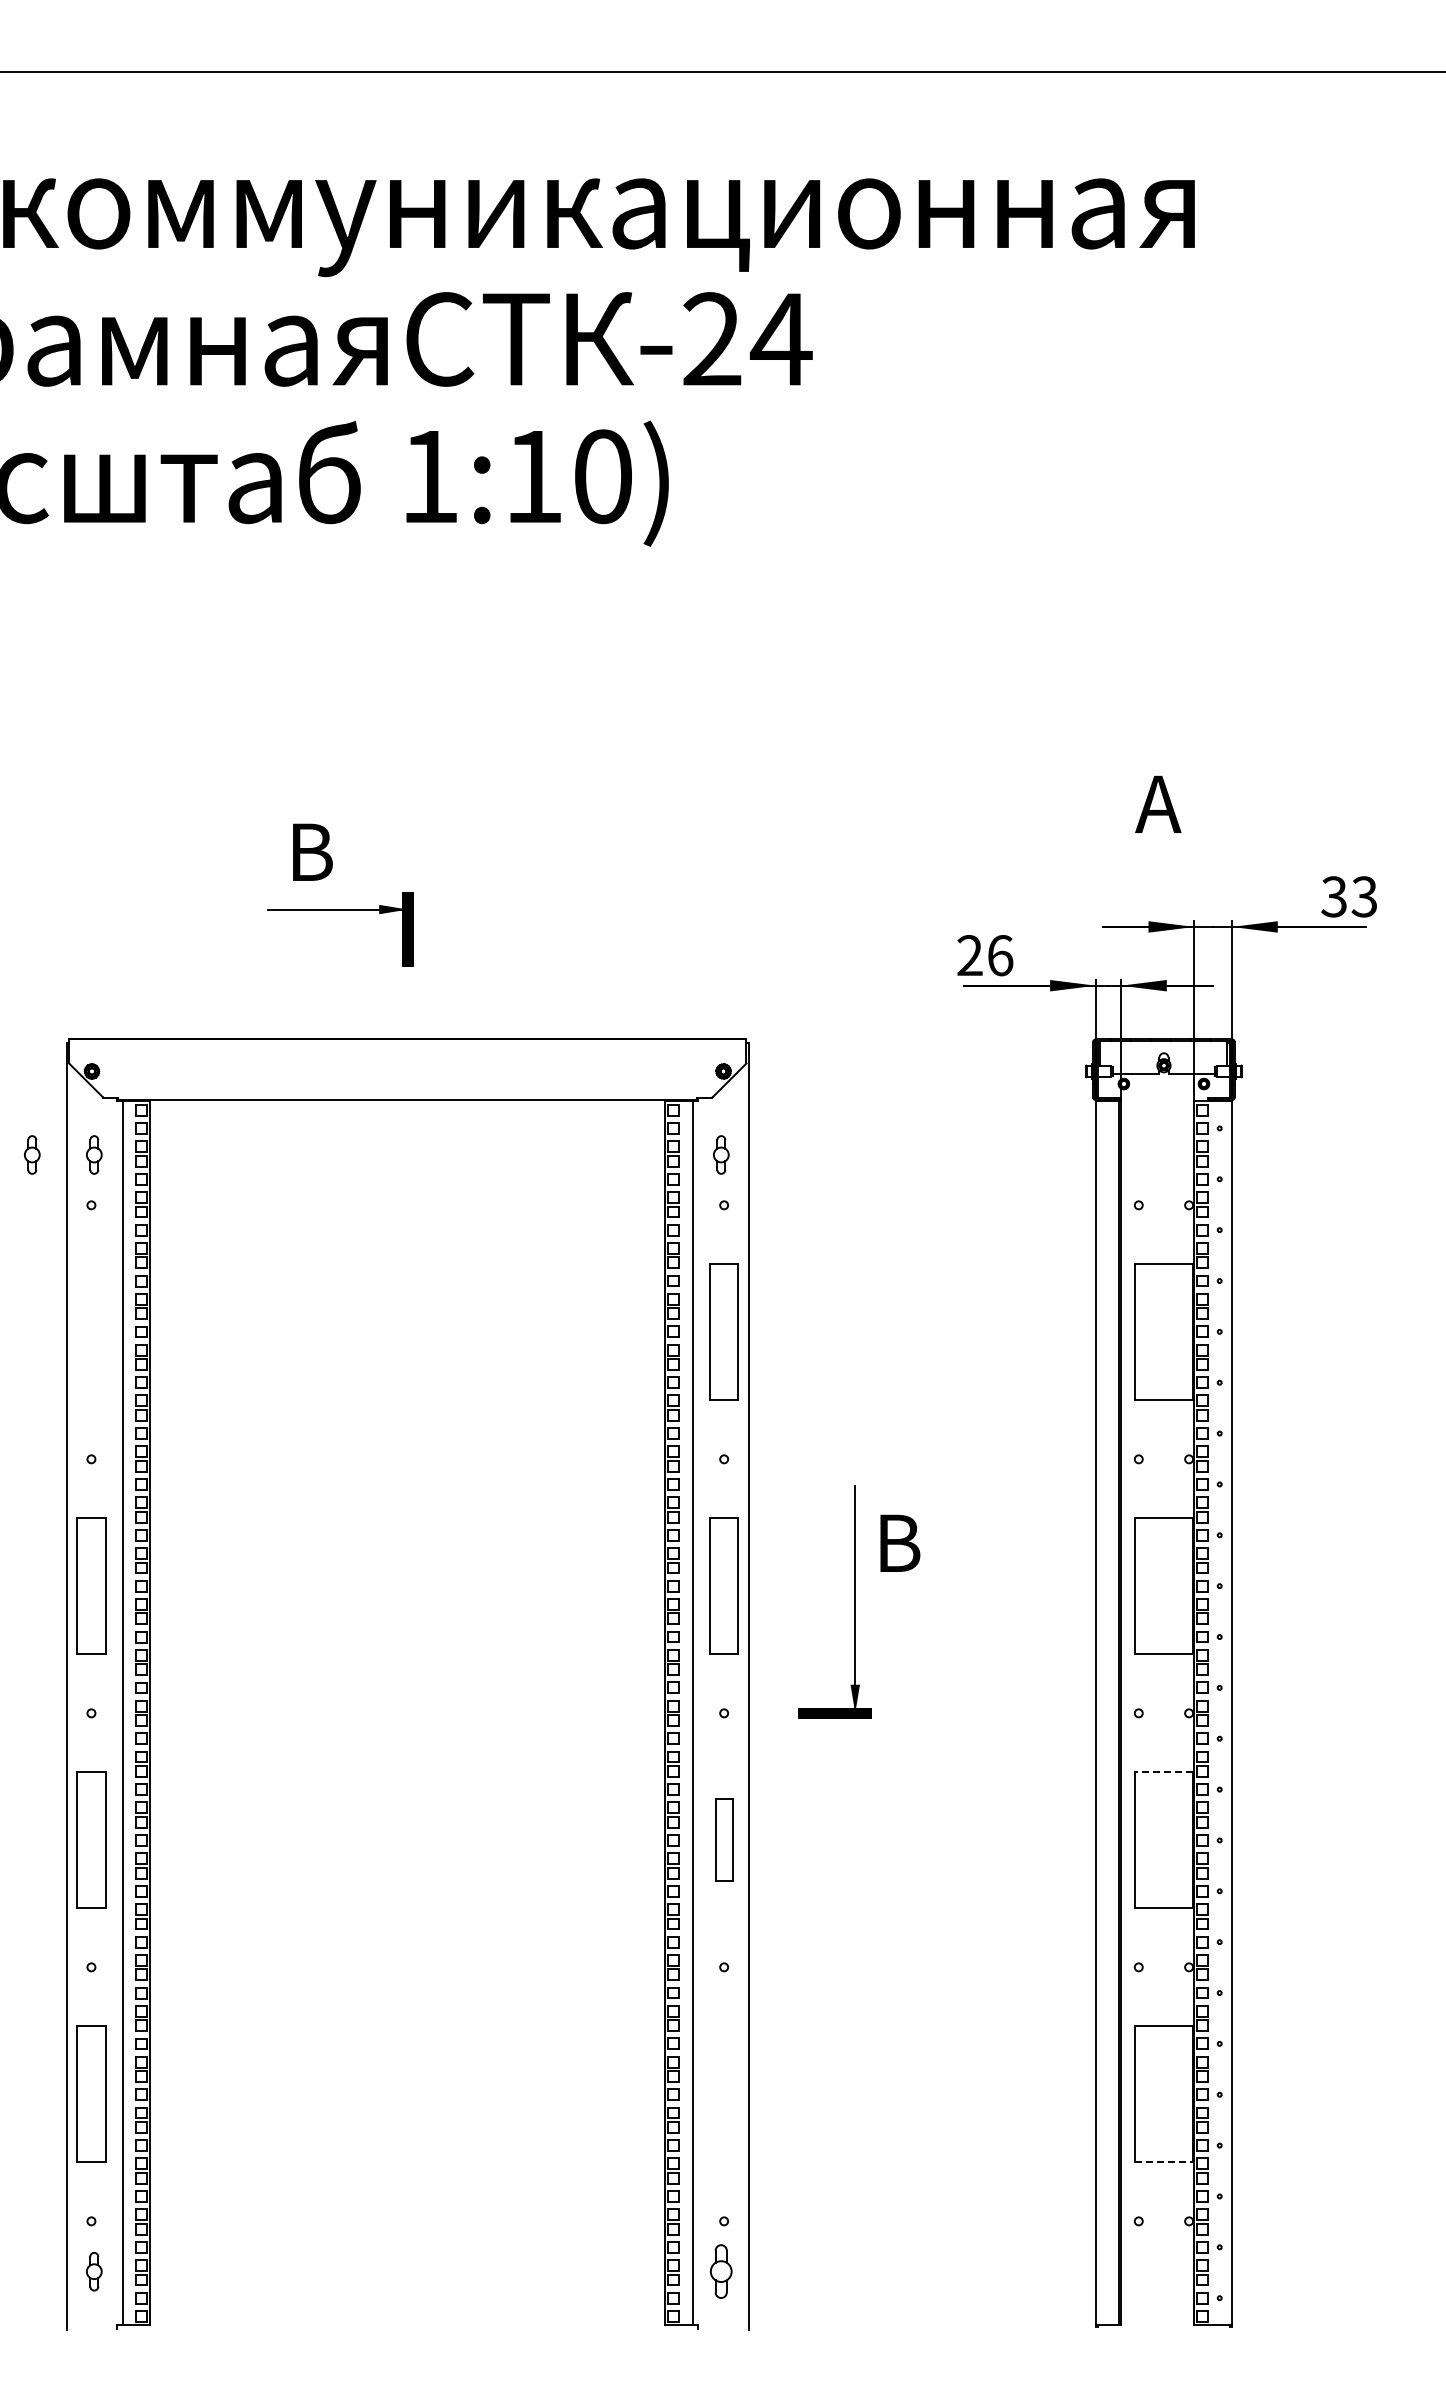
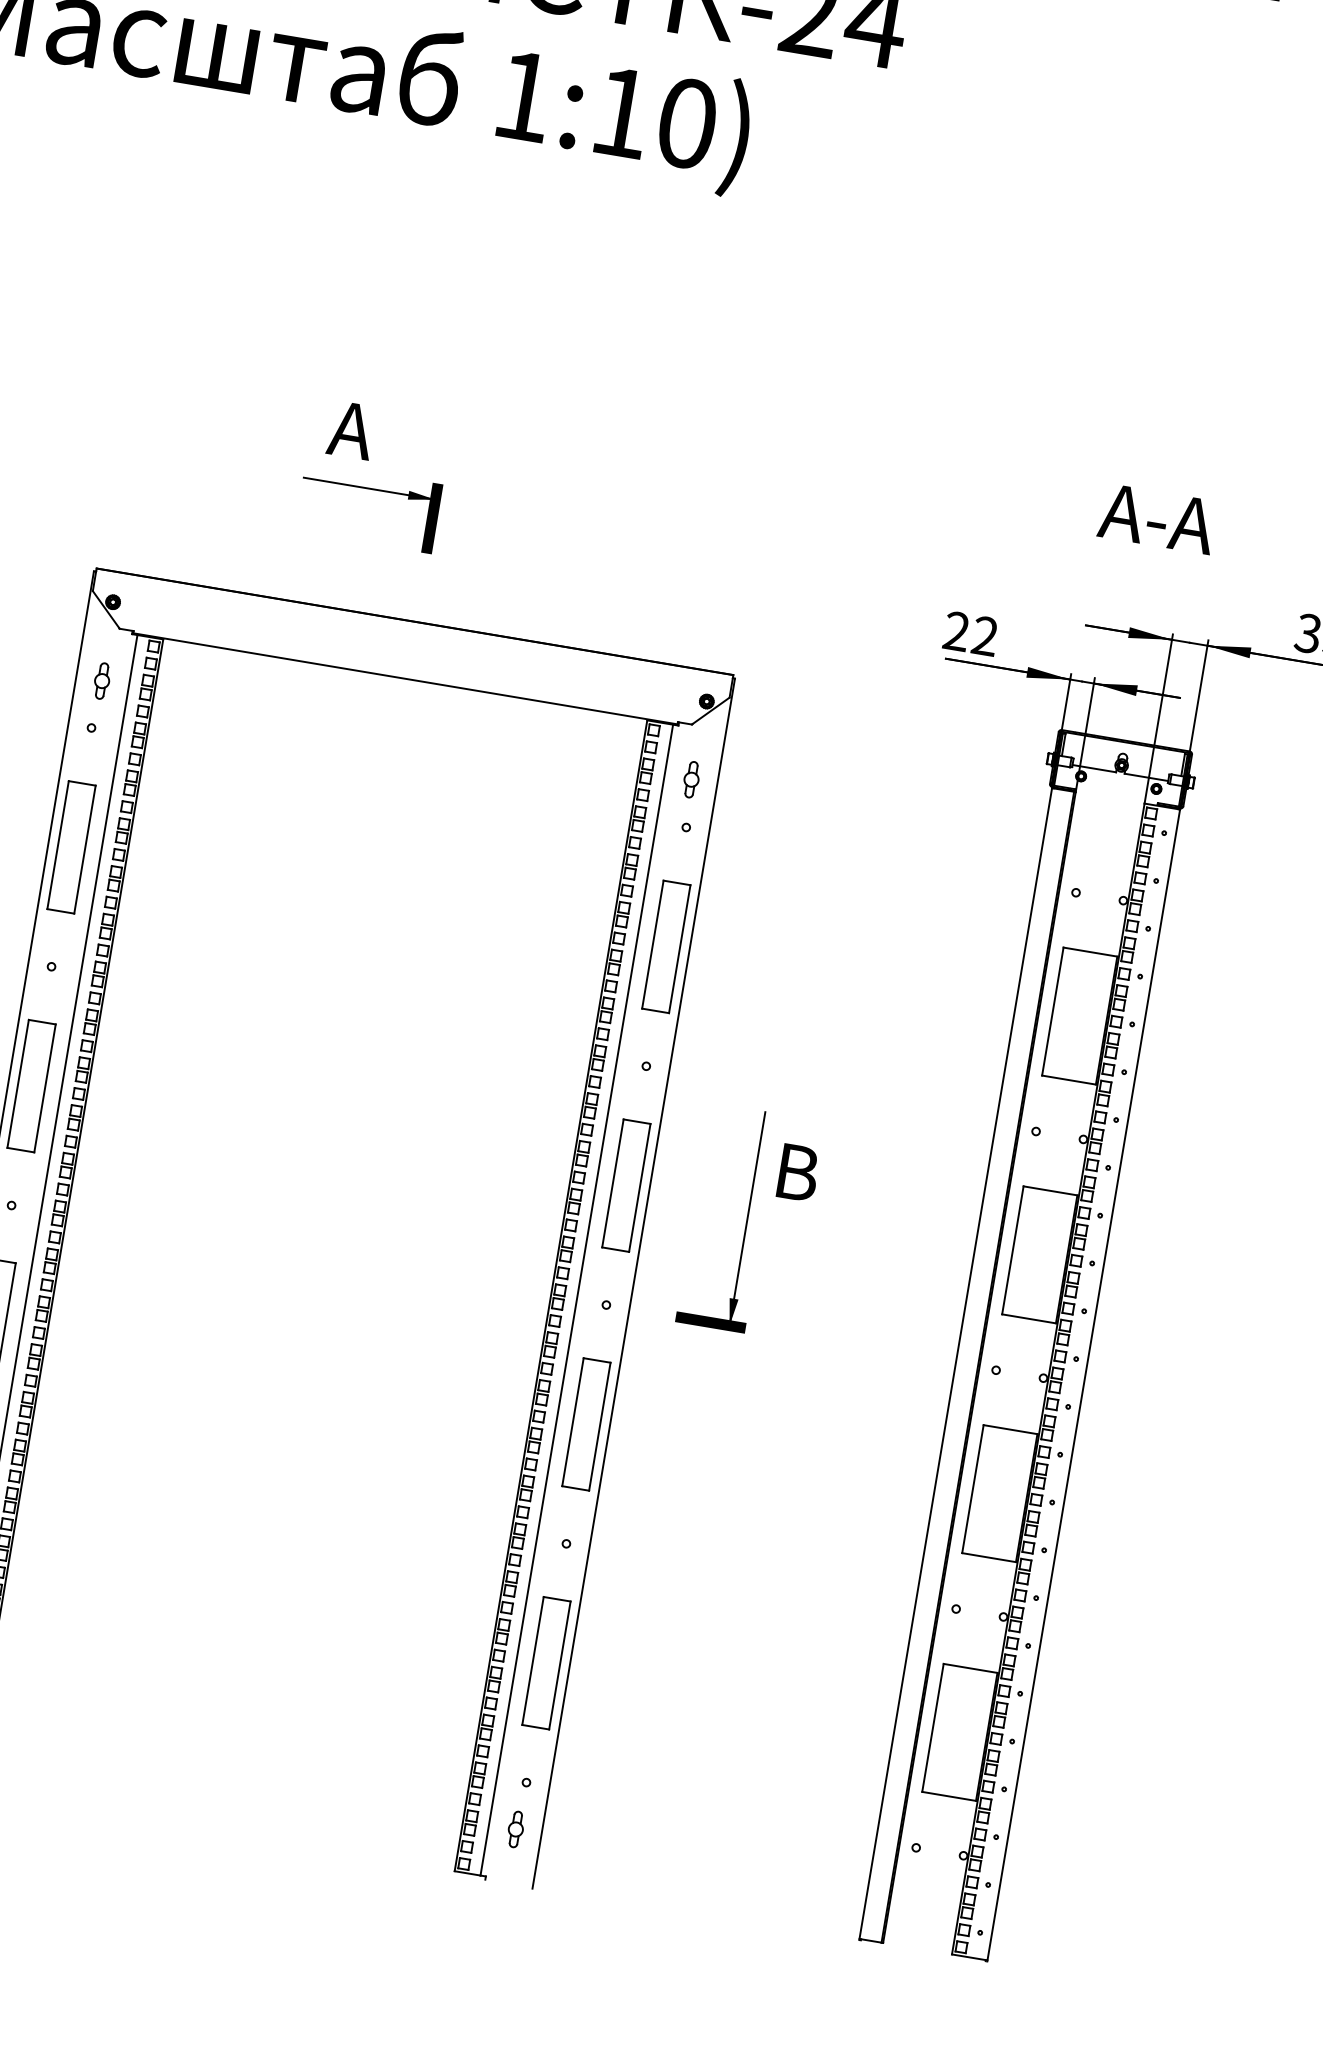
text: (1157, 803) -> (1156, 517), A -> A-A
text: (308, 851) -> (351, 429), B -> A
text: (1000, 955) -> (985, 636), 26 -> 22
part: (32, 1154) -> (44, 670), removed
part: (91, 1331) -> (71, 846), added
line: (1163, 1772) -> (1010, 1429), dashed -> solid
part: (723, 1839) -> (585, 1423), size x1.67
part: (723, 2093) -> (545, 1662), added
line: (1163, 2162) -> (948, 1796), dashed -> solid
part: (721, 2271) -> (516, 1829), size x0.71

